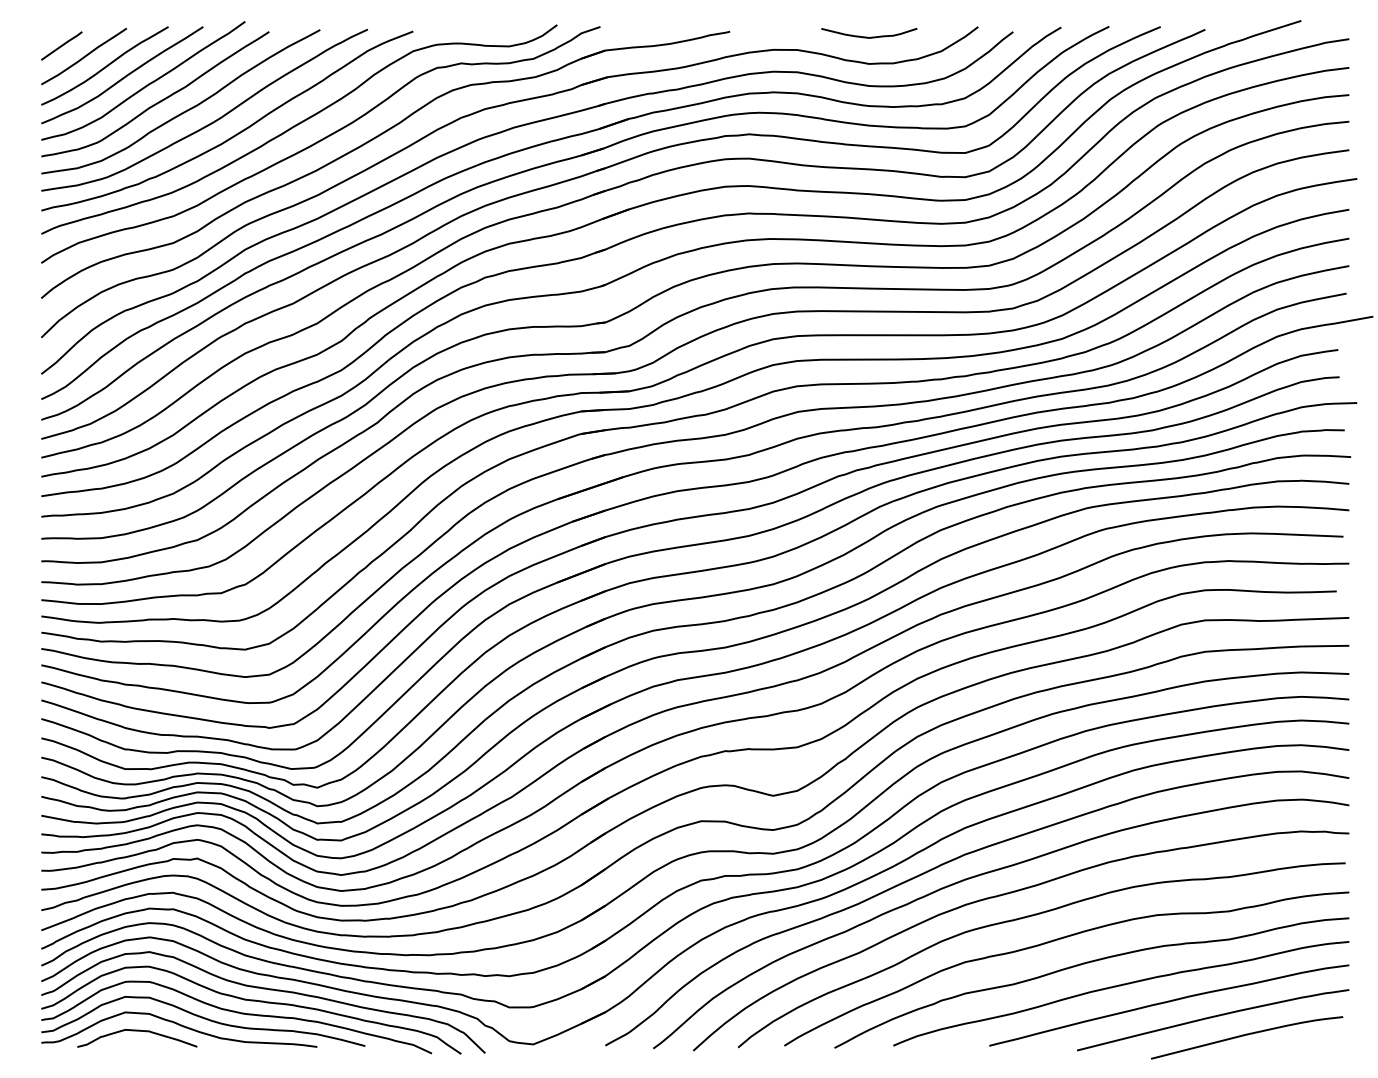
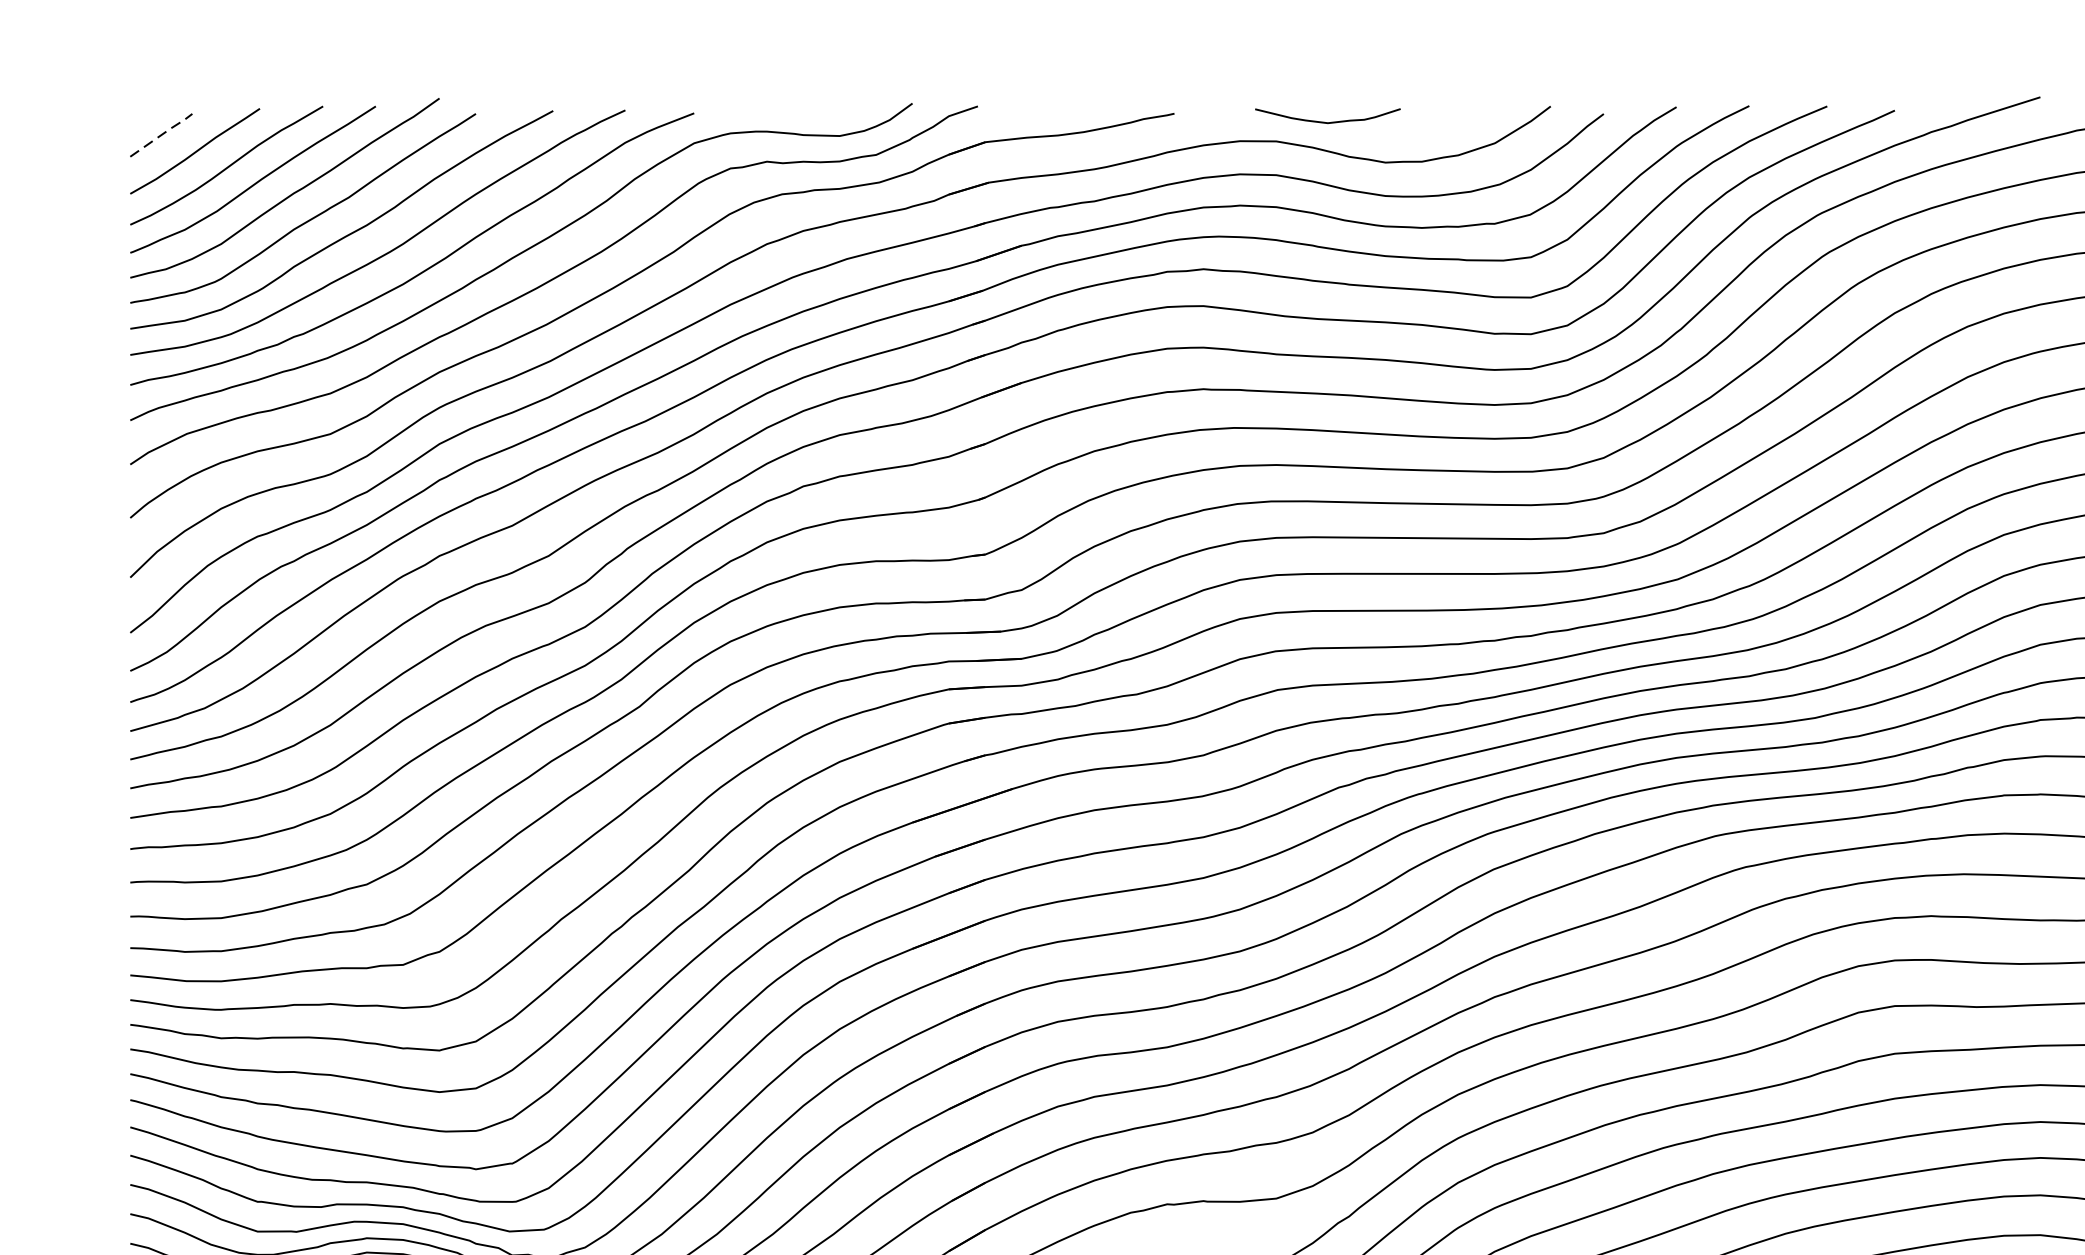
curve: (867, 36) -> (1325, 120), moved
line: (63, 44) -> (163, 133), solid -> dashed

